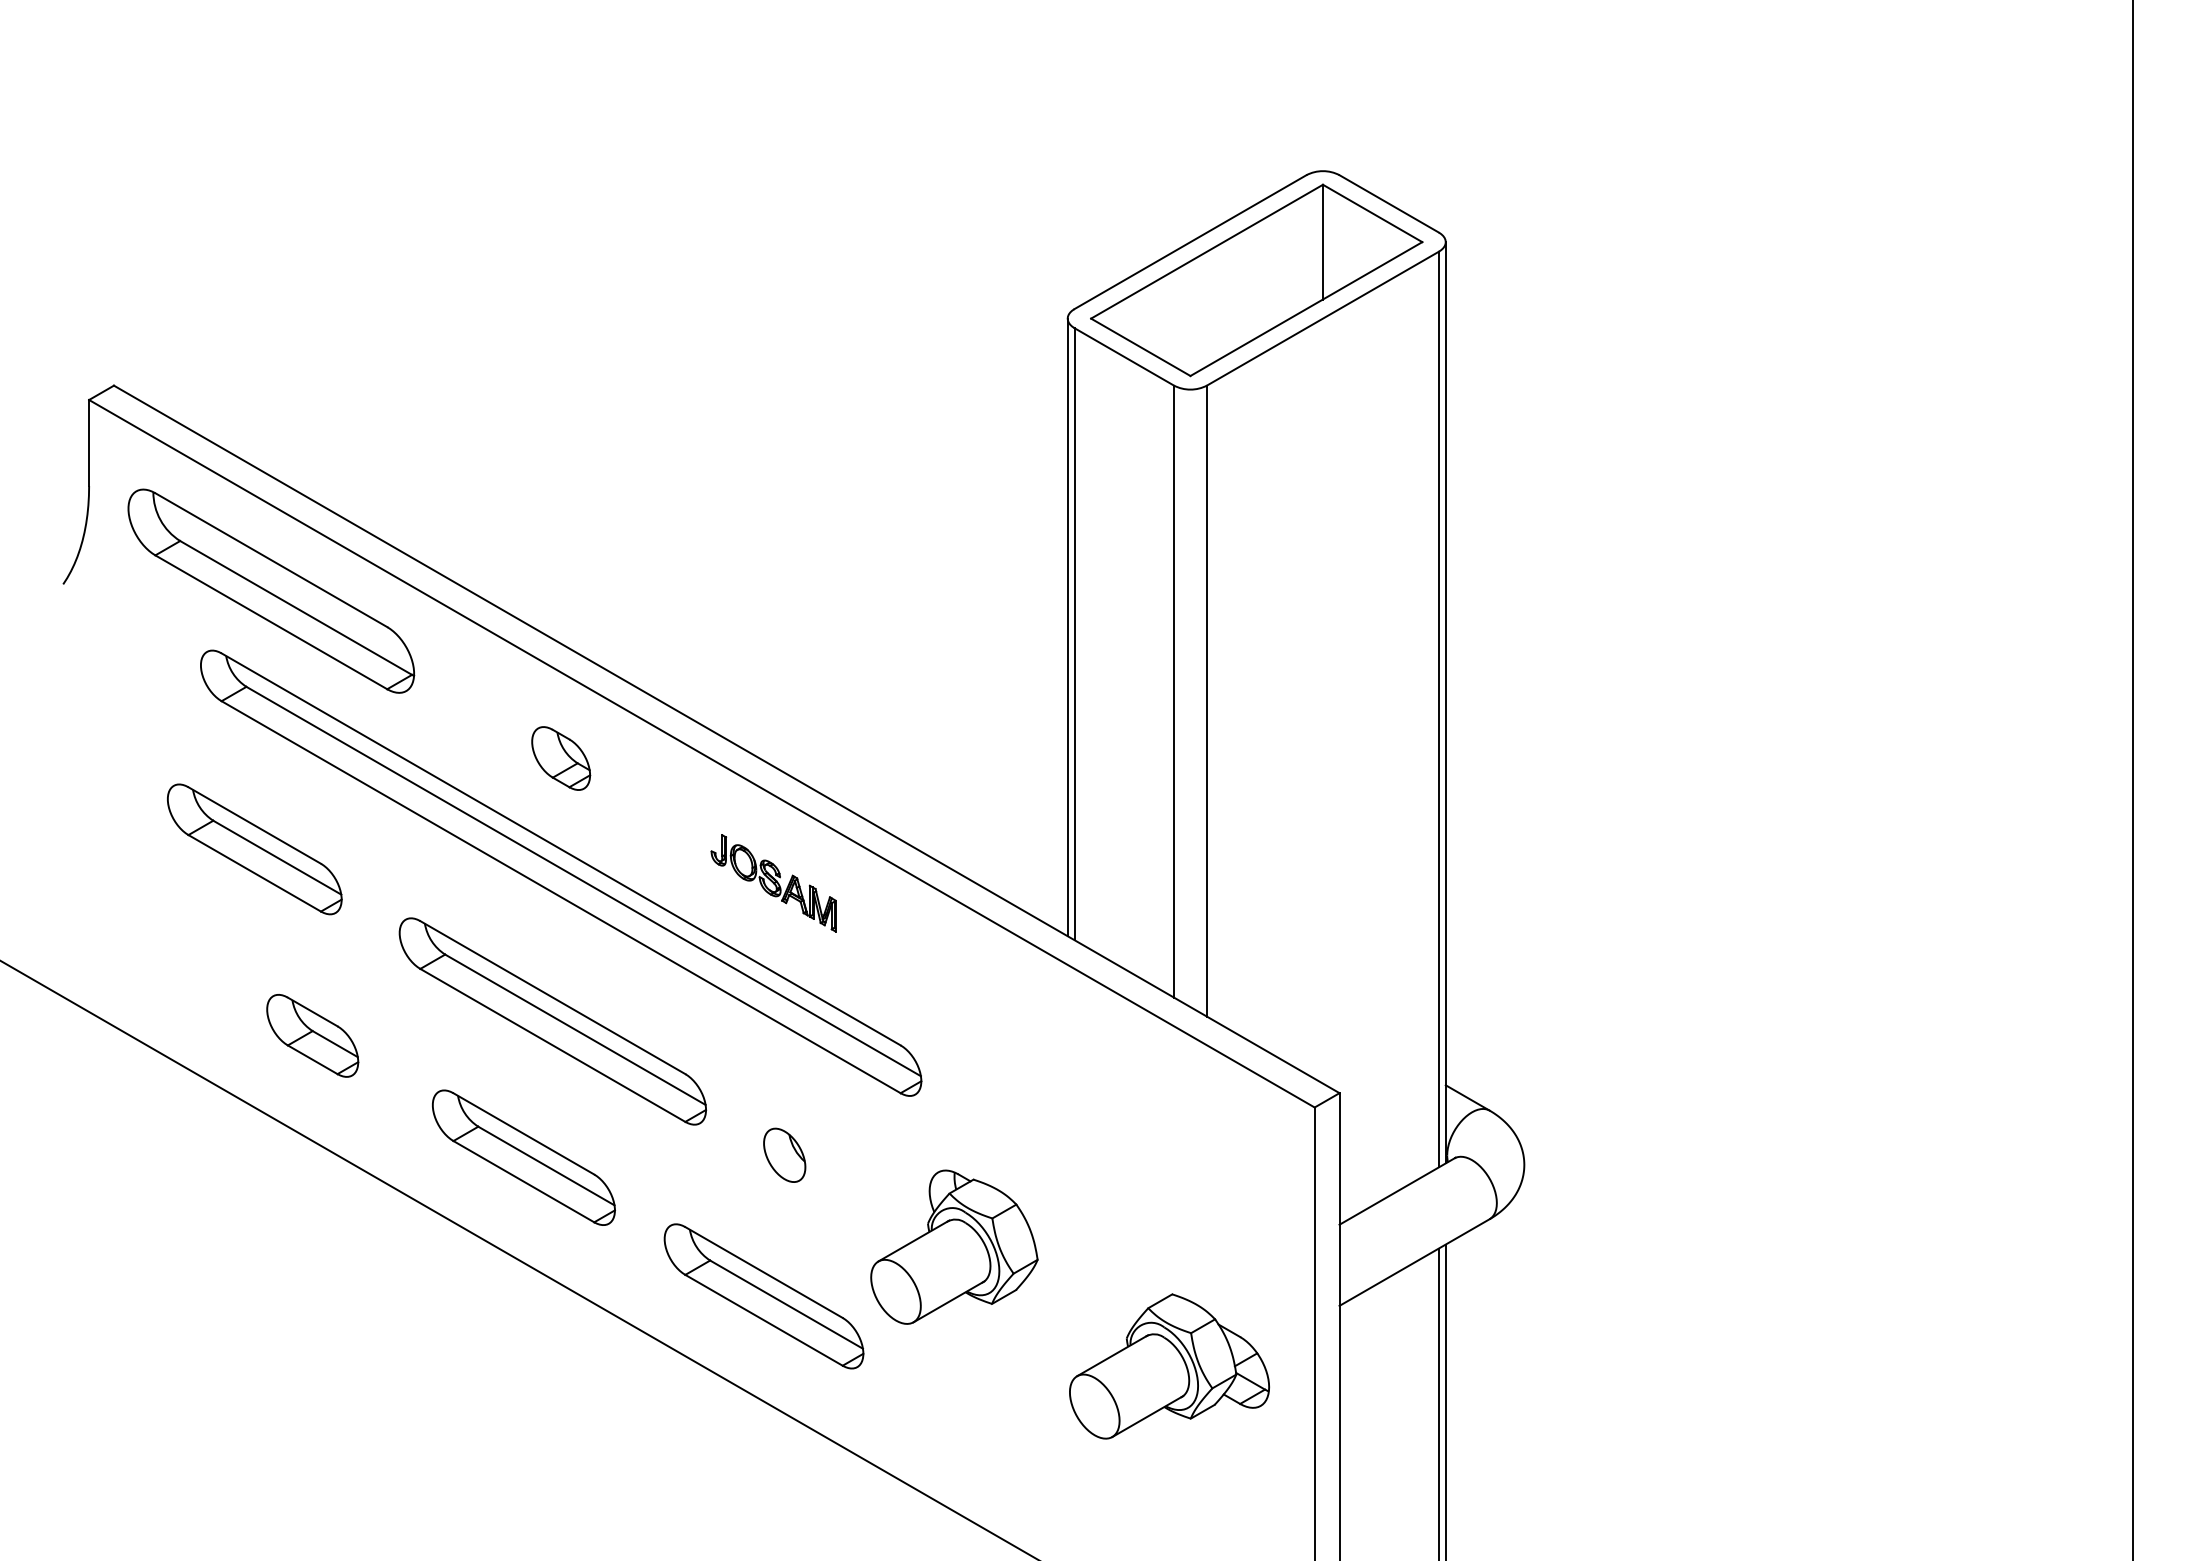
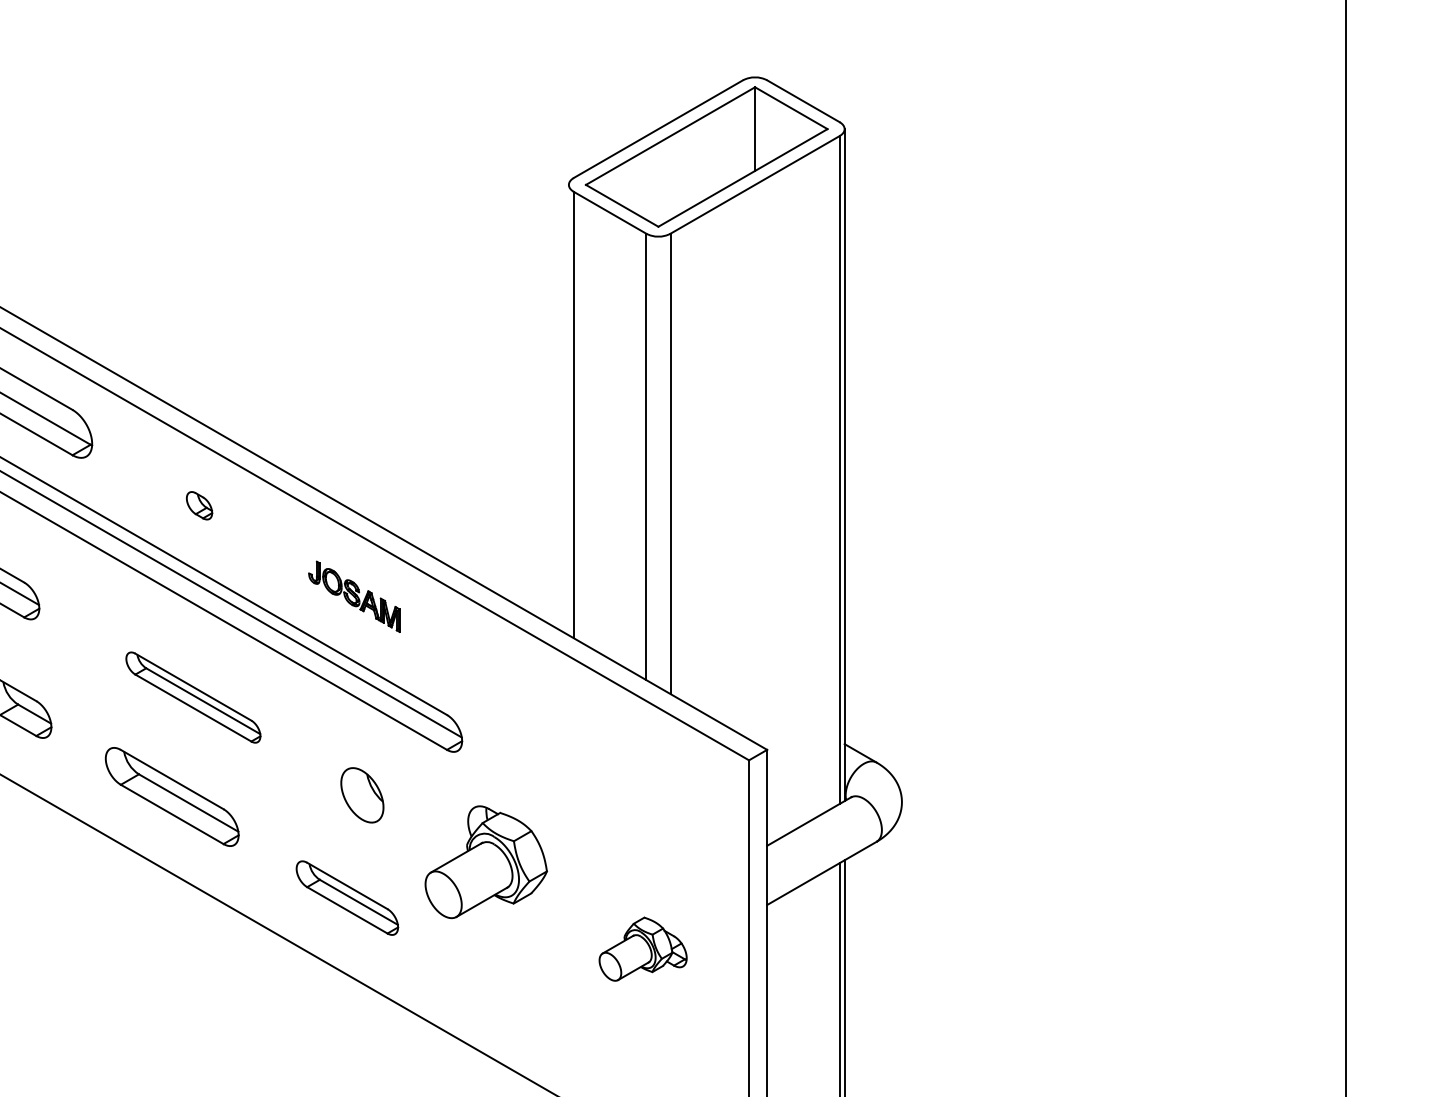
line: (1067, 627) -> (568, 410), removed
part: (561, 758) -> (199, 505), size x0.6
part: (552, 1021) -> (193, 697), size x0.6
part: (784, 1154) -> (362, 794), size x1.4
part: (763, 1296) -> (347, 898), size x0.7
part: (1169, 1366) -> (643, 949), size x0.6

